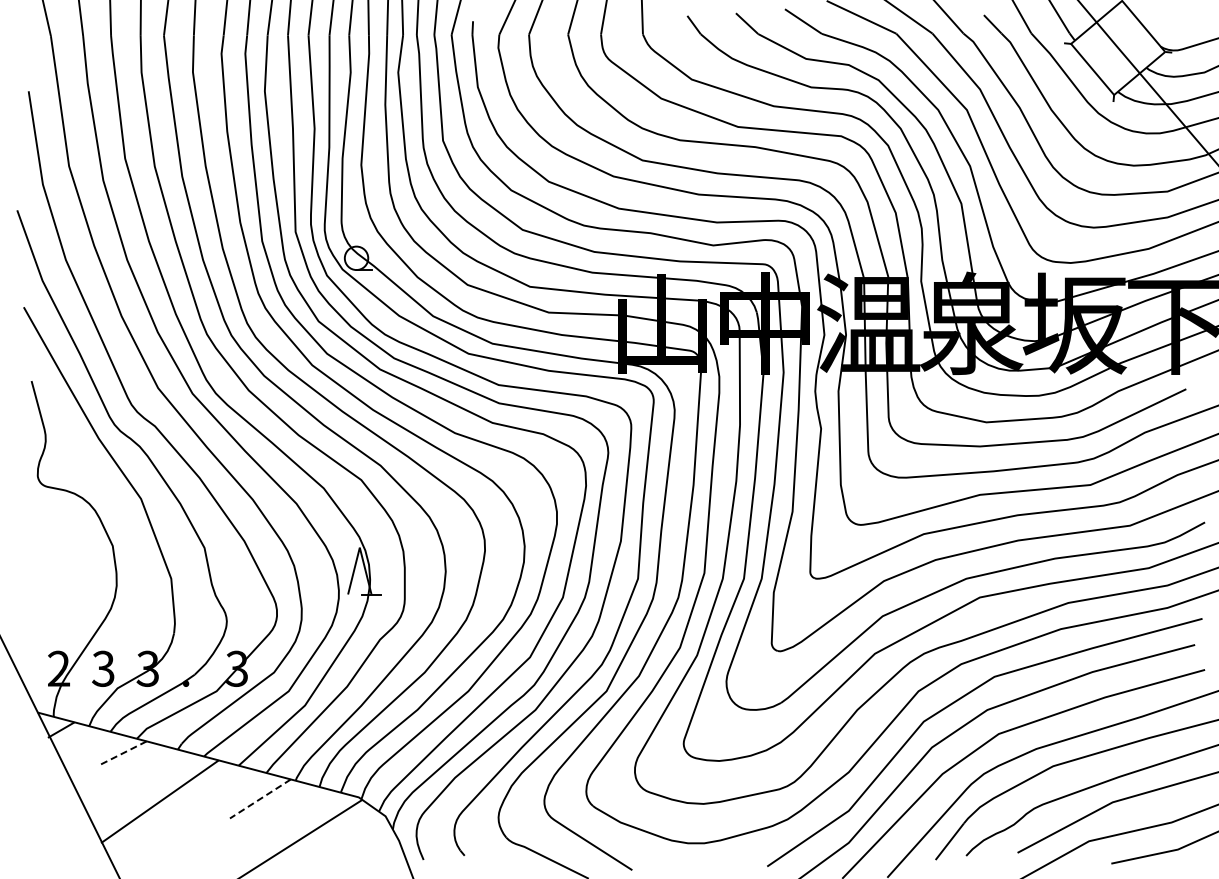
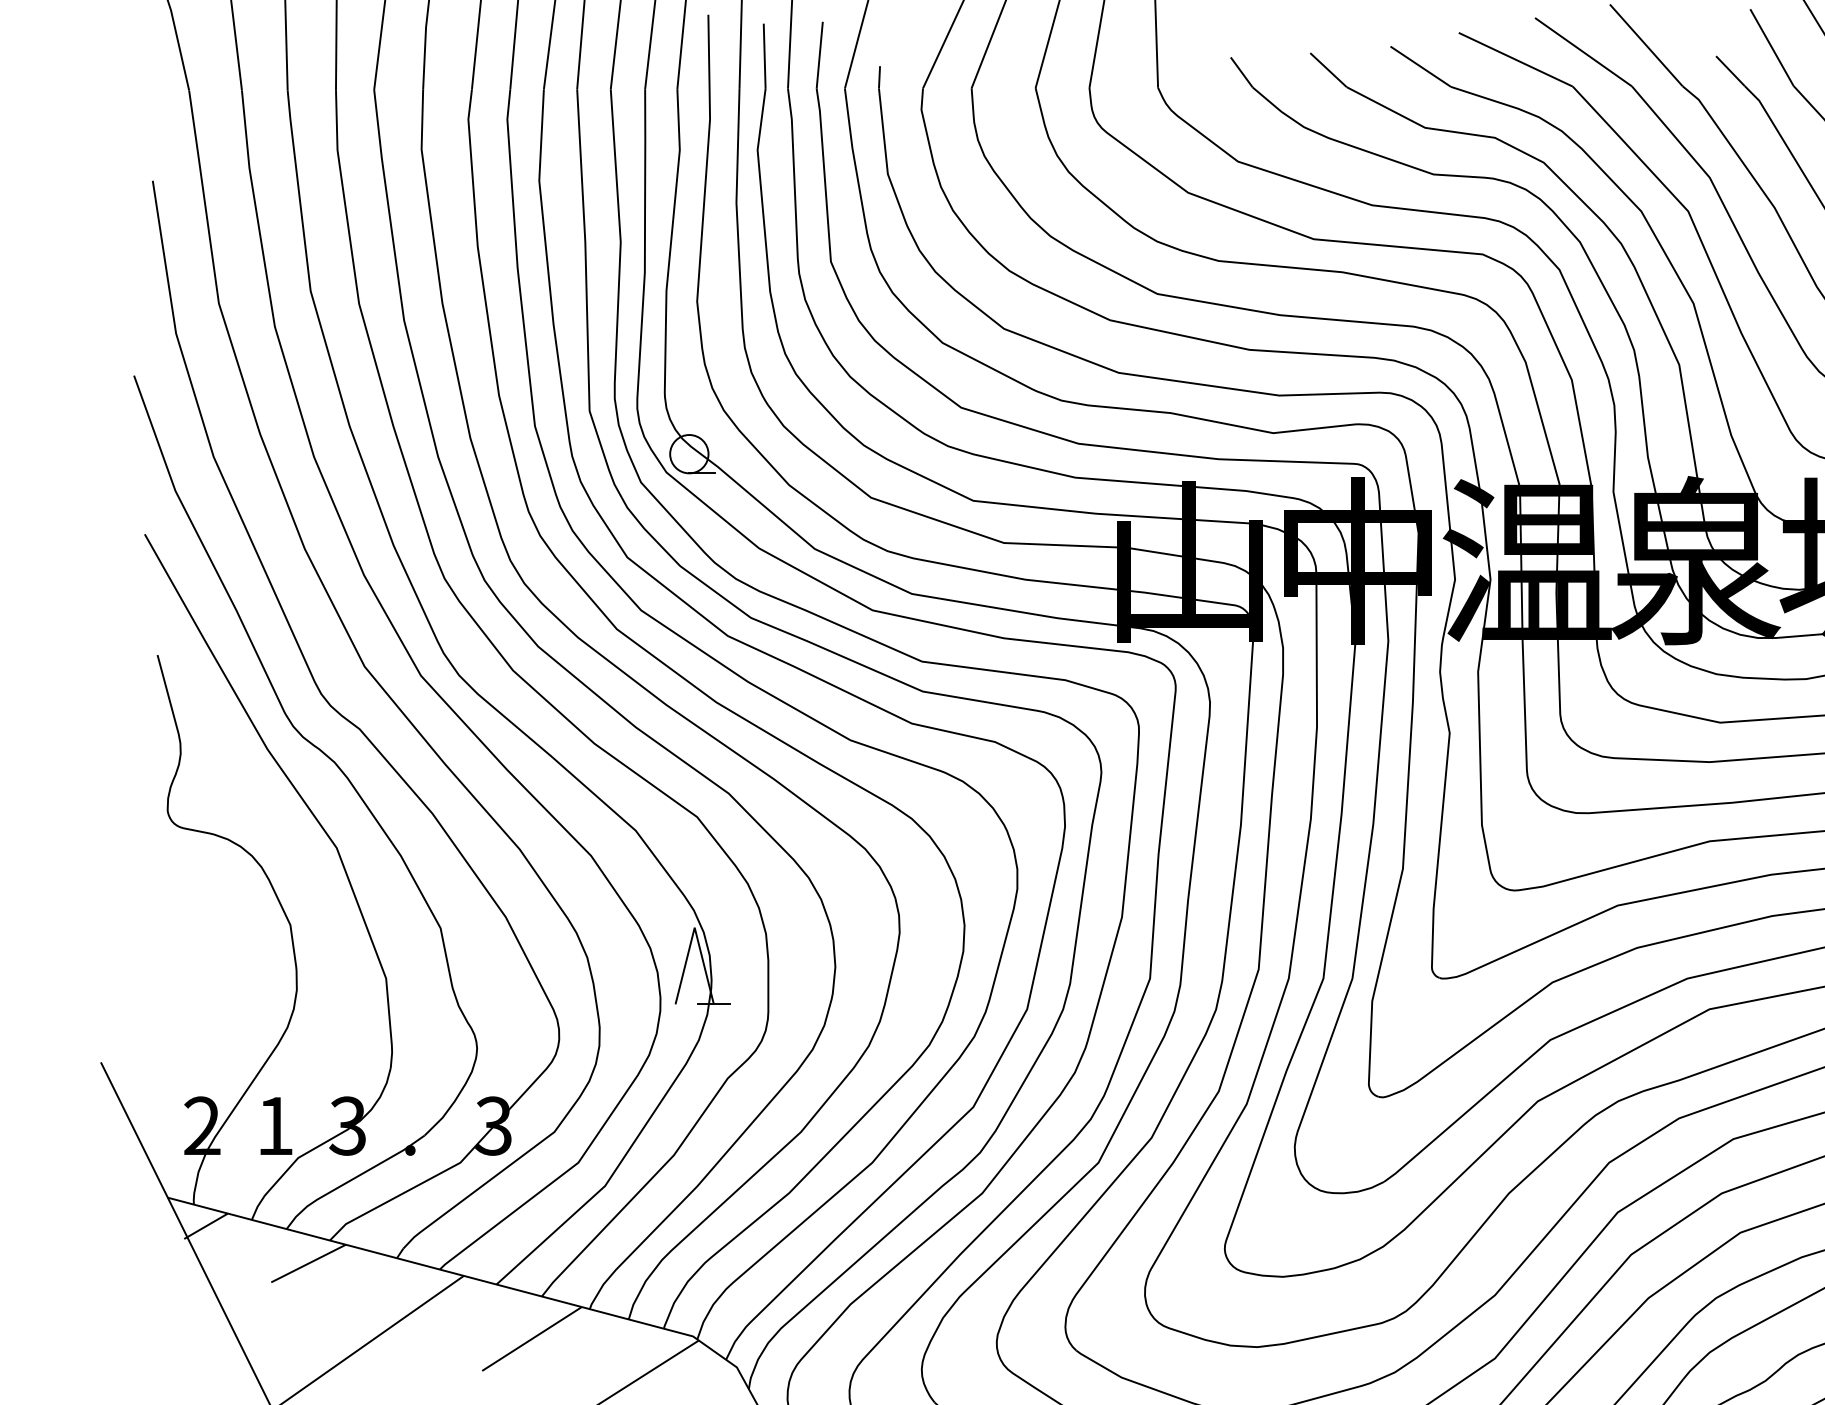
text: (103, 668) -> (275, 1125), 3 -> 1
line: (123, 752) -> (307, 1262), dashed -> solid
line: (259, 799) -> (530, 1339), dashed -> solid

